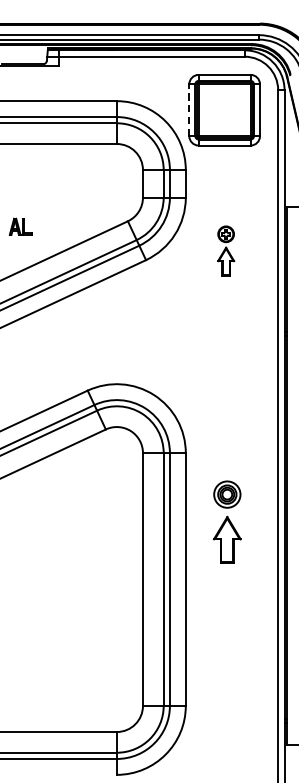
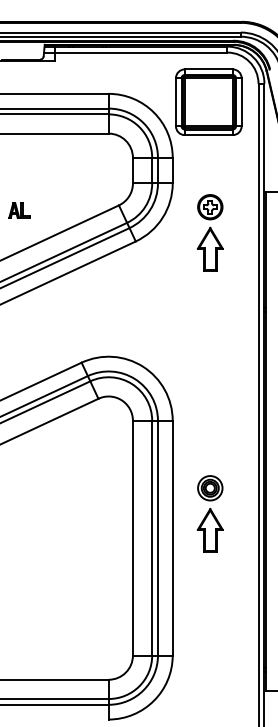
line: (189, 109) -> (176, 101), dashed -> solid
part: (225, 250) -> (209, 232), size x1.67
part: (227, 521) -> (210, 513), moved

